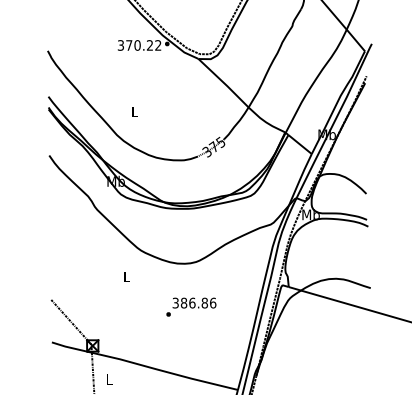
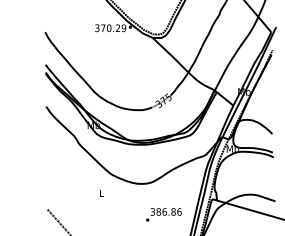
text: (158, 45) -> (124, 28), 370.22 -> 370.29
text: (191, 306) -> (164, 214), moved

